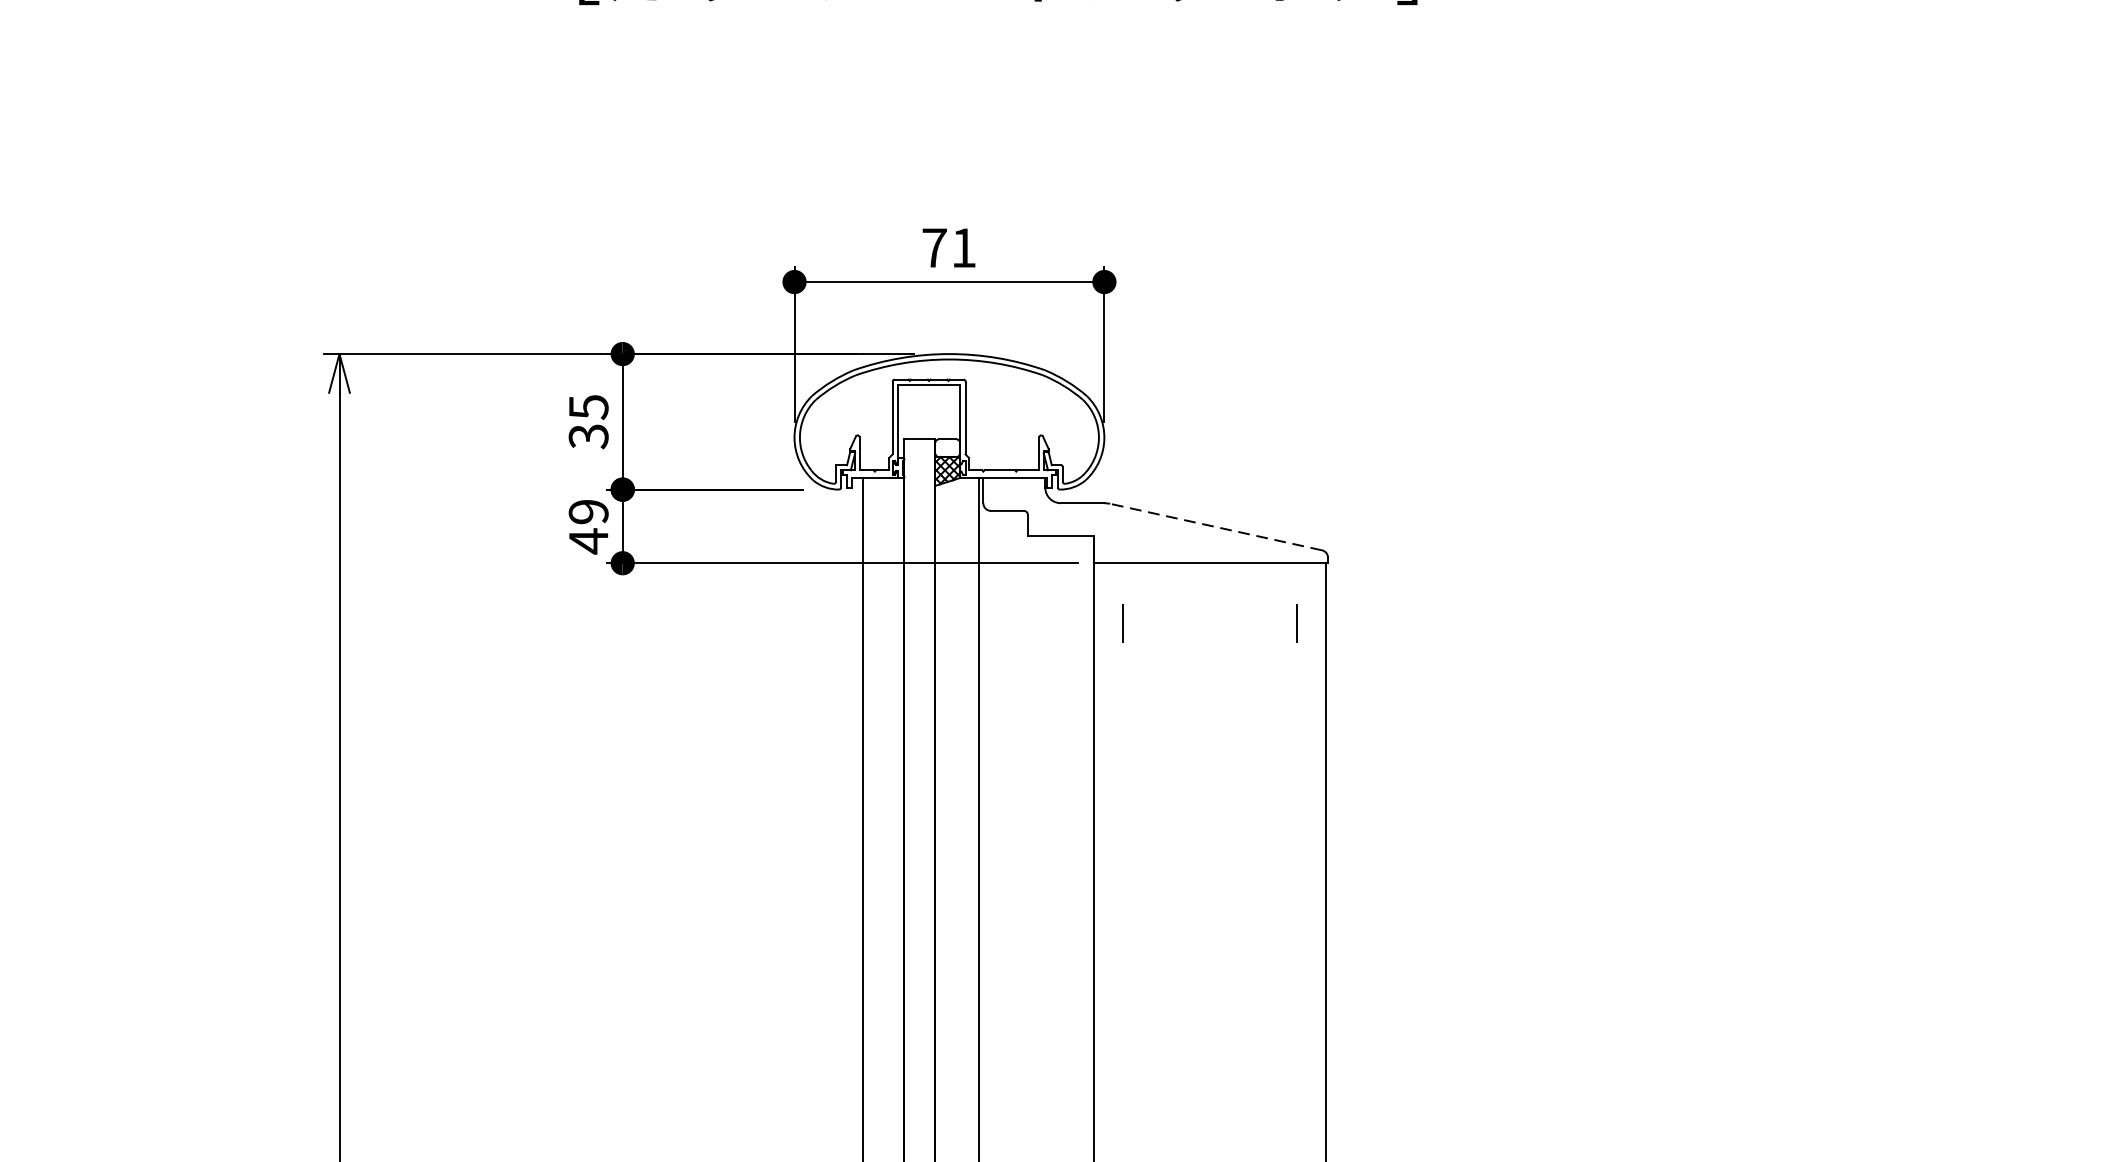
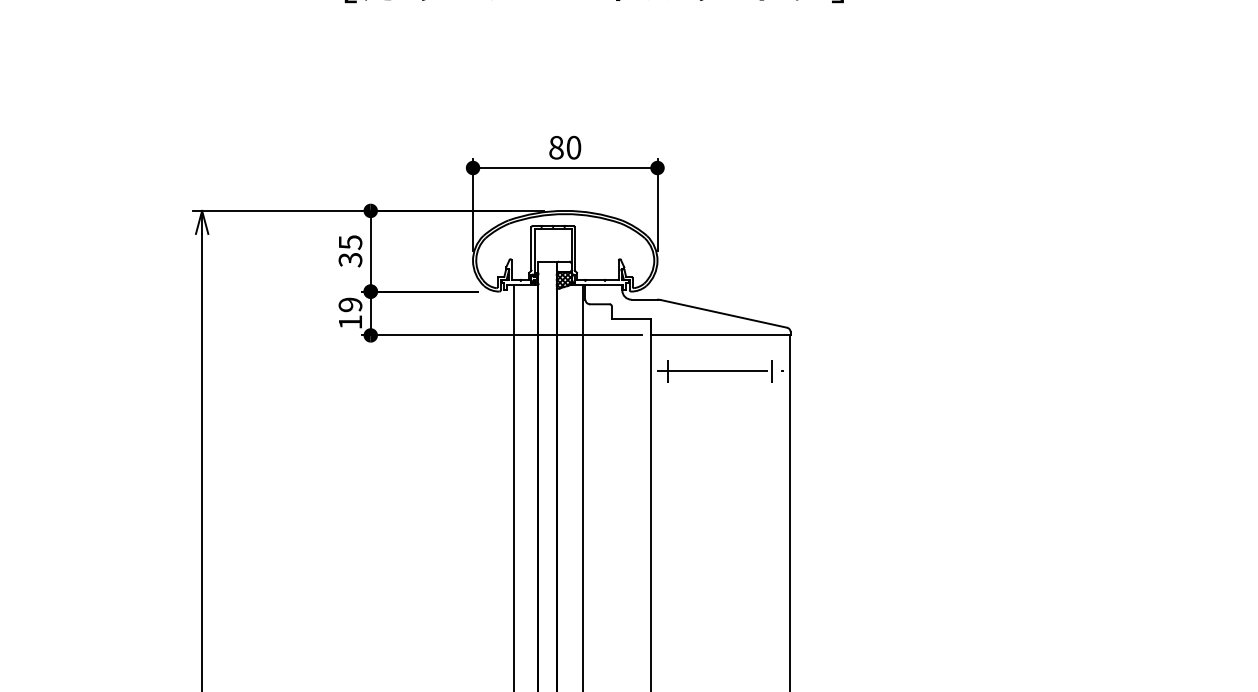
text: (949, 247) -> (565, 147), 71 -> 80
line: (1215, 526) -> (723, 313), dashed -> solid
text: (588, 541) -> (350, 322), 49 -> 19
line: (1208, 623) -> (719, 371), added

